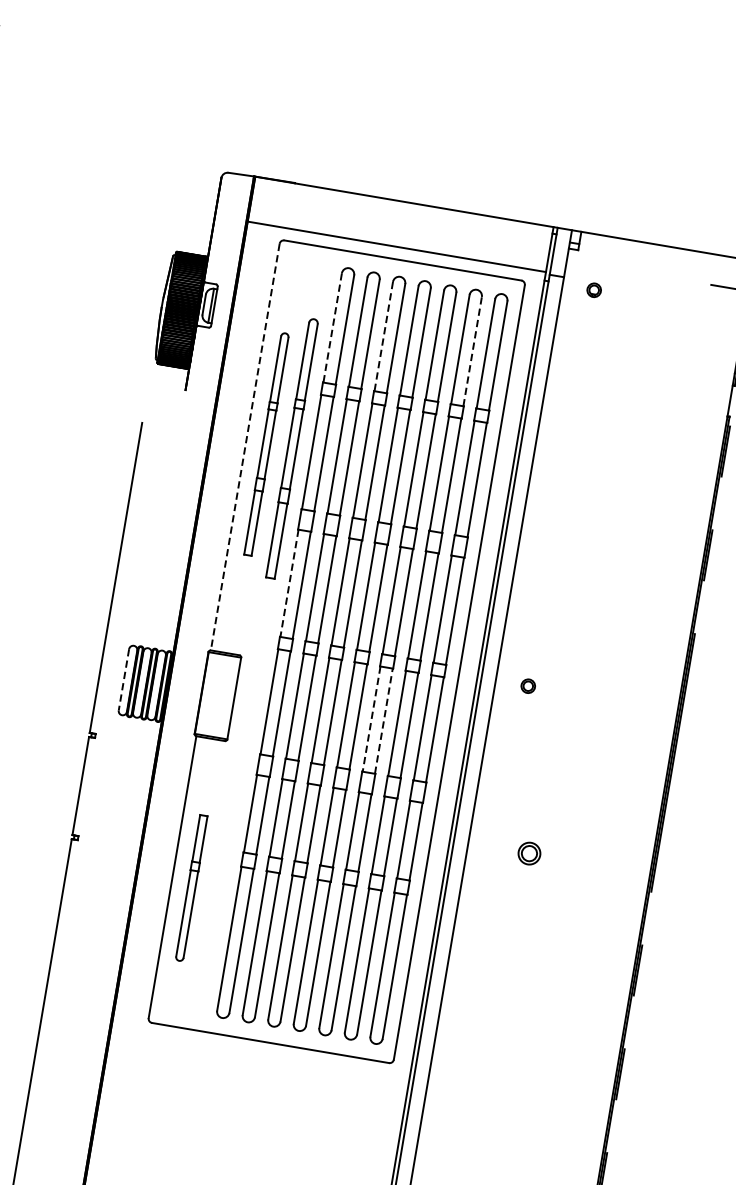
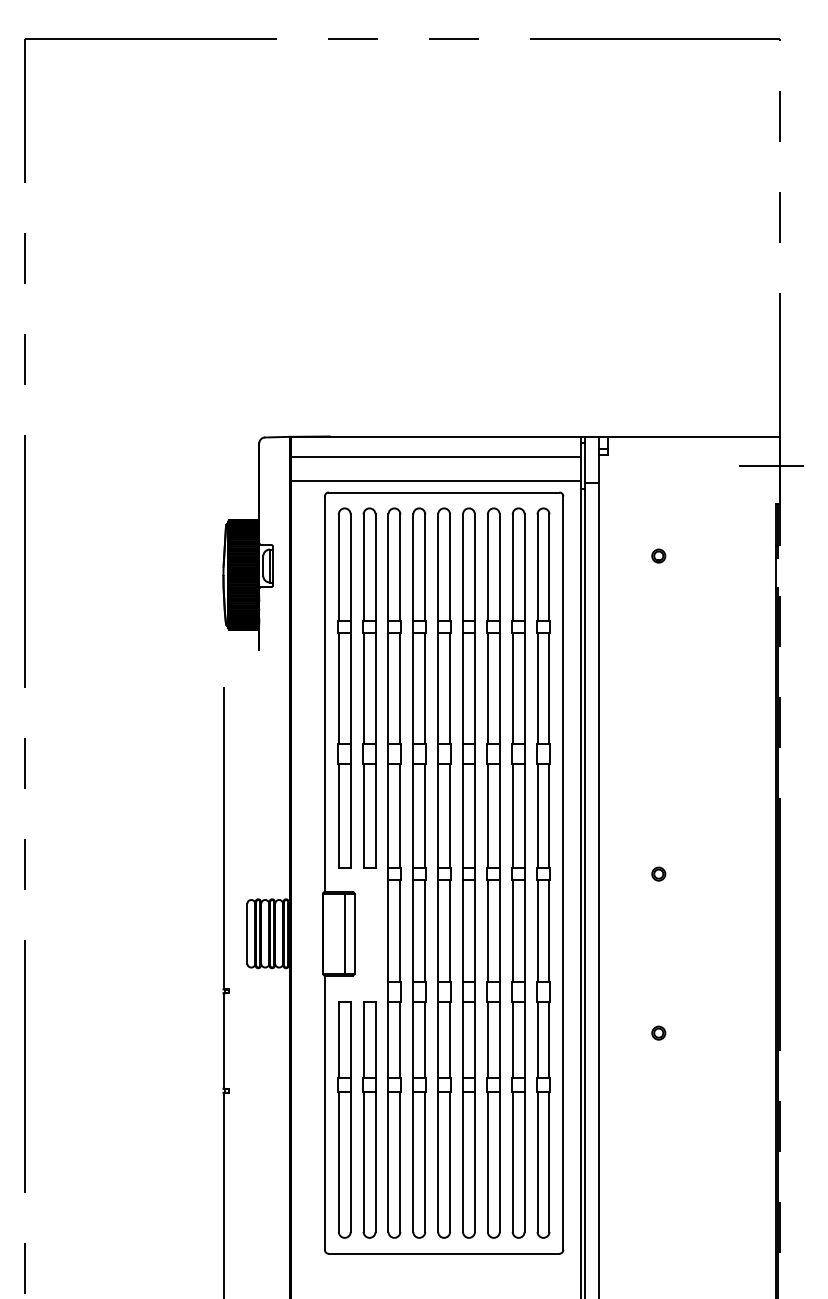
line: (401, 222) -> (436, 456), added
circle: (594, 289) -> (658, 555), moved
line: (332, 328) -> (388, 568), dashed -> solid
line: (383, 337) -> (438, 568), dashed -> solid
line: (472, 351) -> (524, 567), dashed -> solid
part: (266, 443) -> (344, 687), size x1.67
line: (244, 447) -> (324, 694), dashed -> solid
part: (292, 447) -> (369, 687), size x1.43
line: (289, 583) -> (388, 816), dashed -> solid
line: (124, 679) -> (247, 933), dashed -> solid
circle: (528, 685) -> (658, 873), moved
line: (224, 696) -> (345, 933), added
line: (371, 719) -> (487, 931), dashed -> solid
line: (383, 720) -> (499, 930), dashed -> solid
circle: (529, 852) -> (658, 1032), size x0.62
part: (191, 887) -> (344, 1119), size x1.67
part: (217, 891) -> (369, 1119), added

